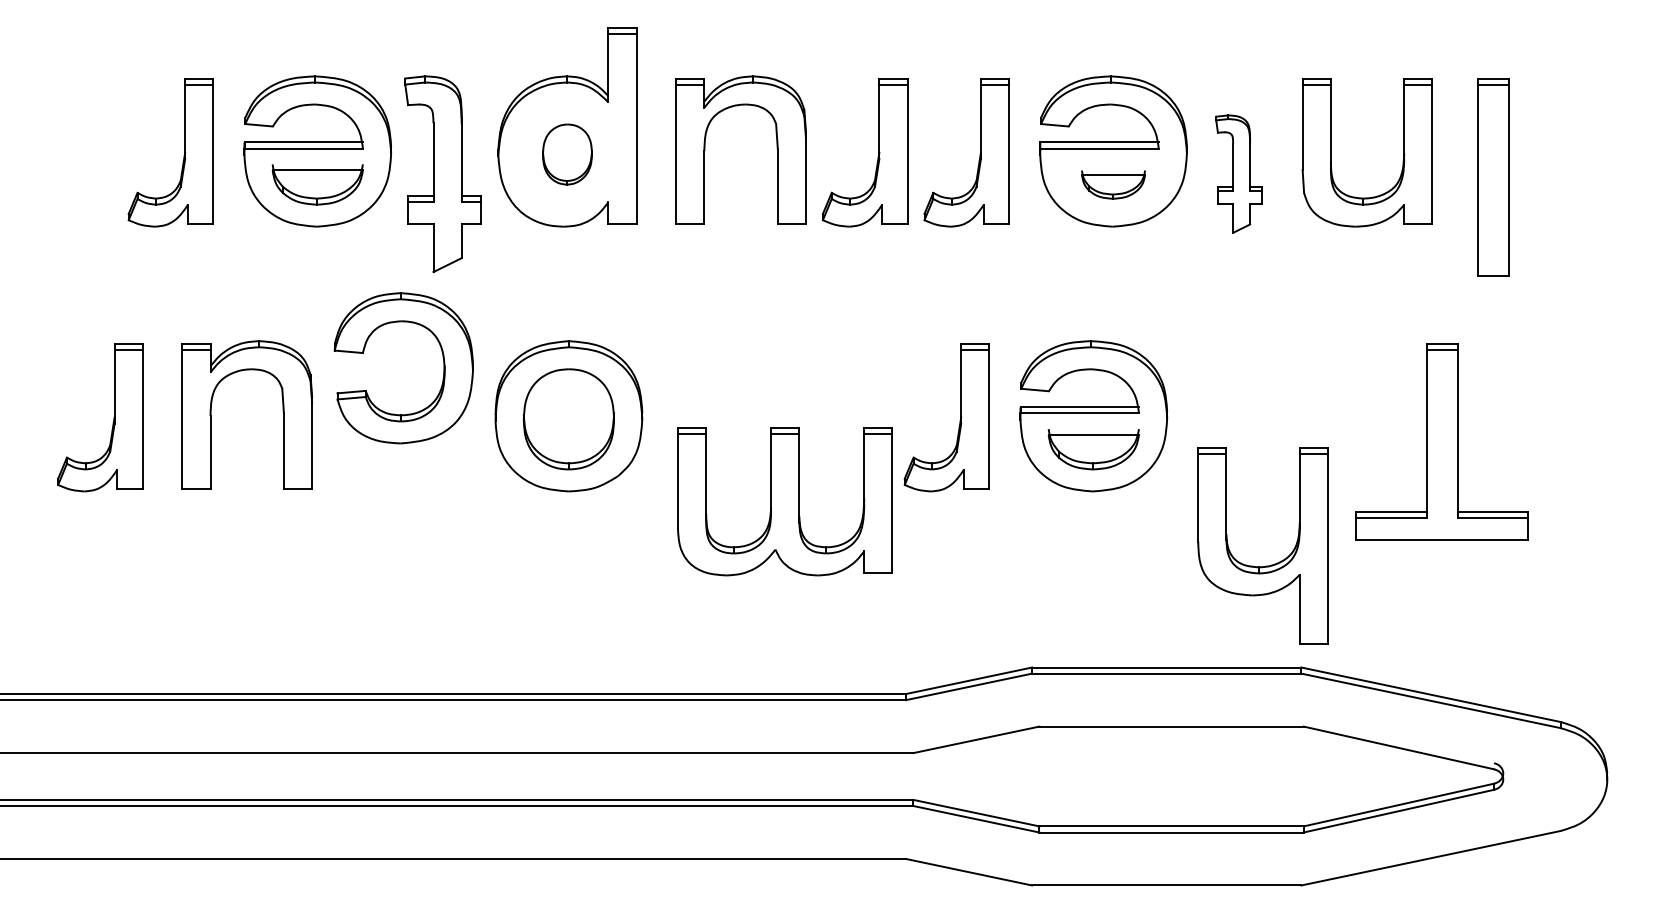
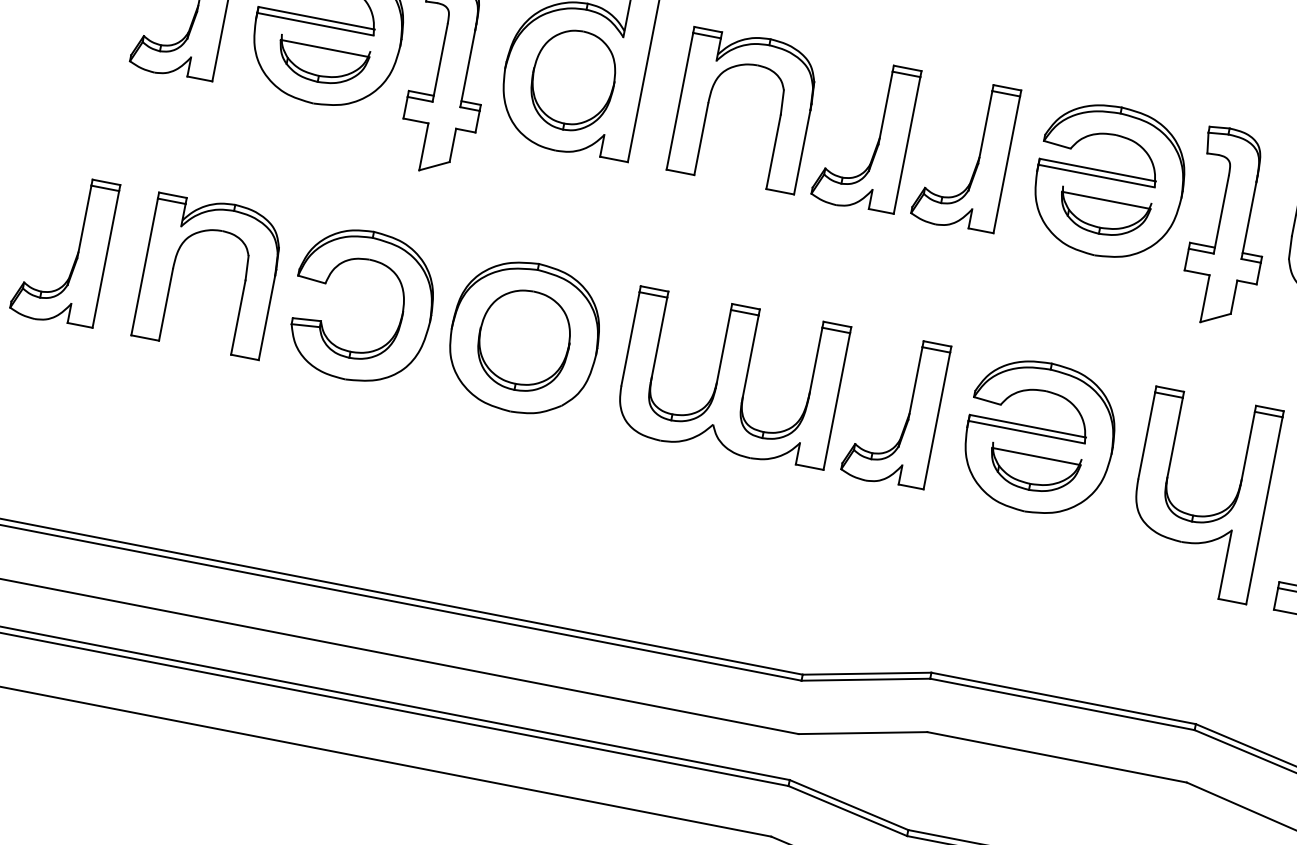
part: (567, 154) -> (573, 80), size x1.67
part: (1238, 173) -> (1228, 227), size x1.67
part: (1113, 184) -> (1103, 214), size x1.43
part: (443, 368) -> (401, 313), moved
part: (784, 501) -> (731, 379), moved
part: (1265, 565) -> (1199, 515), moved

